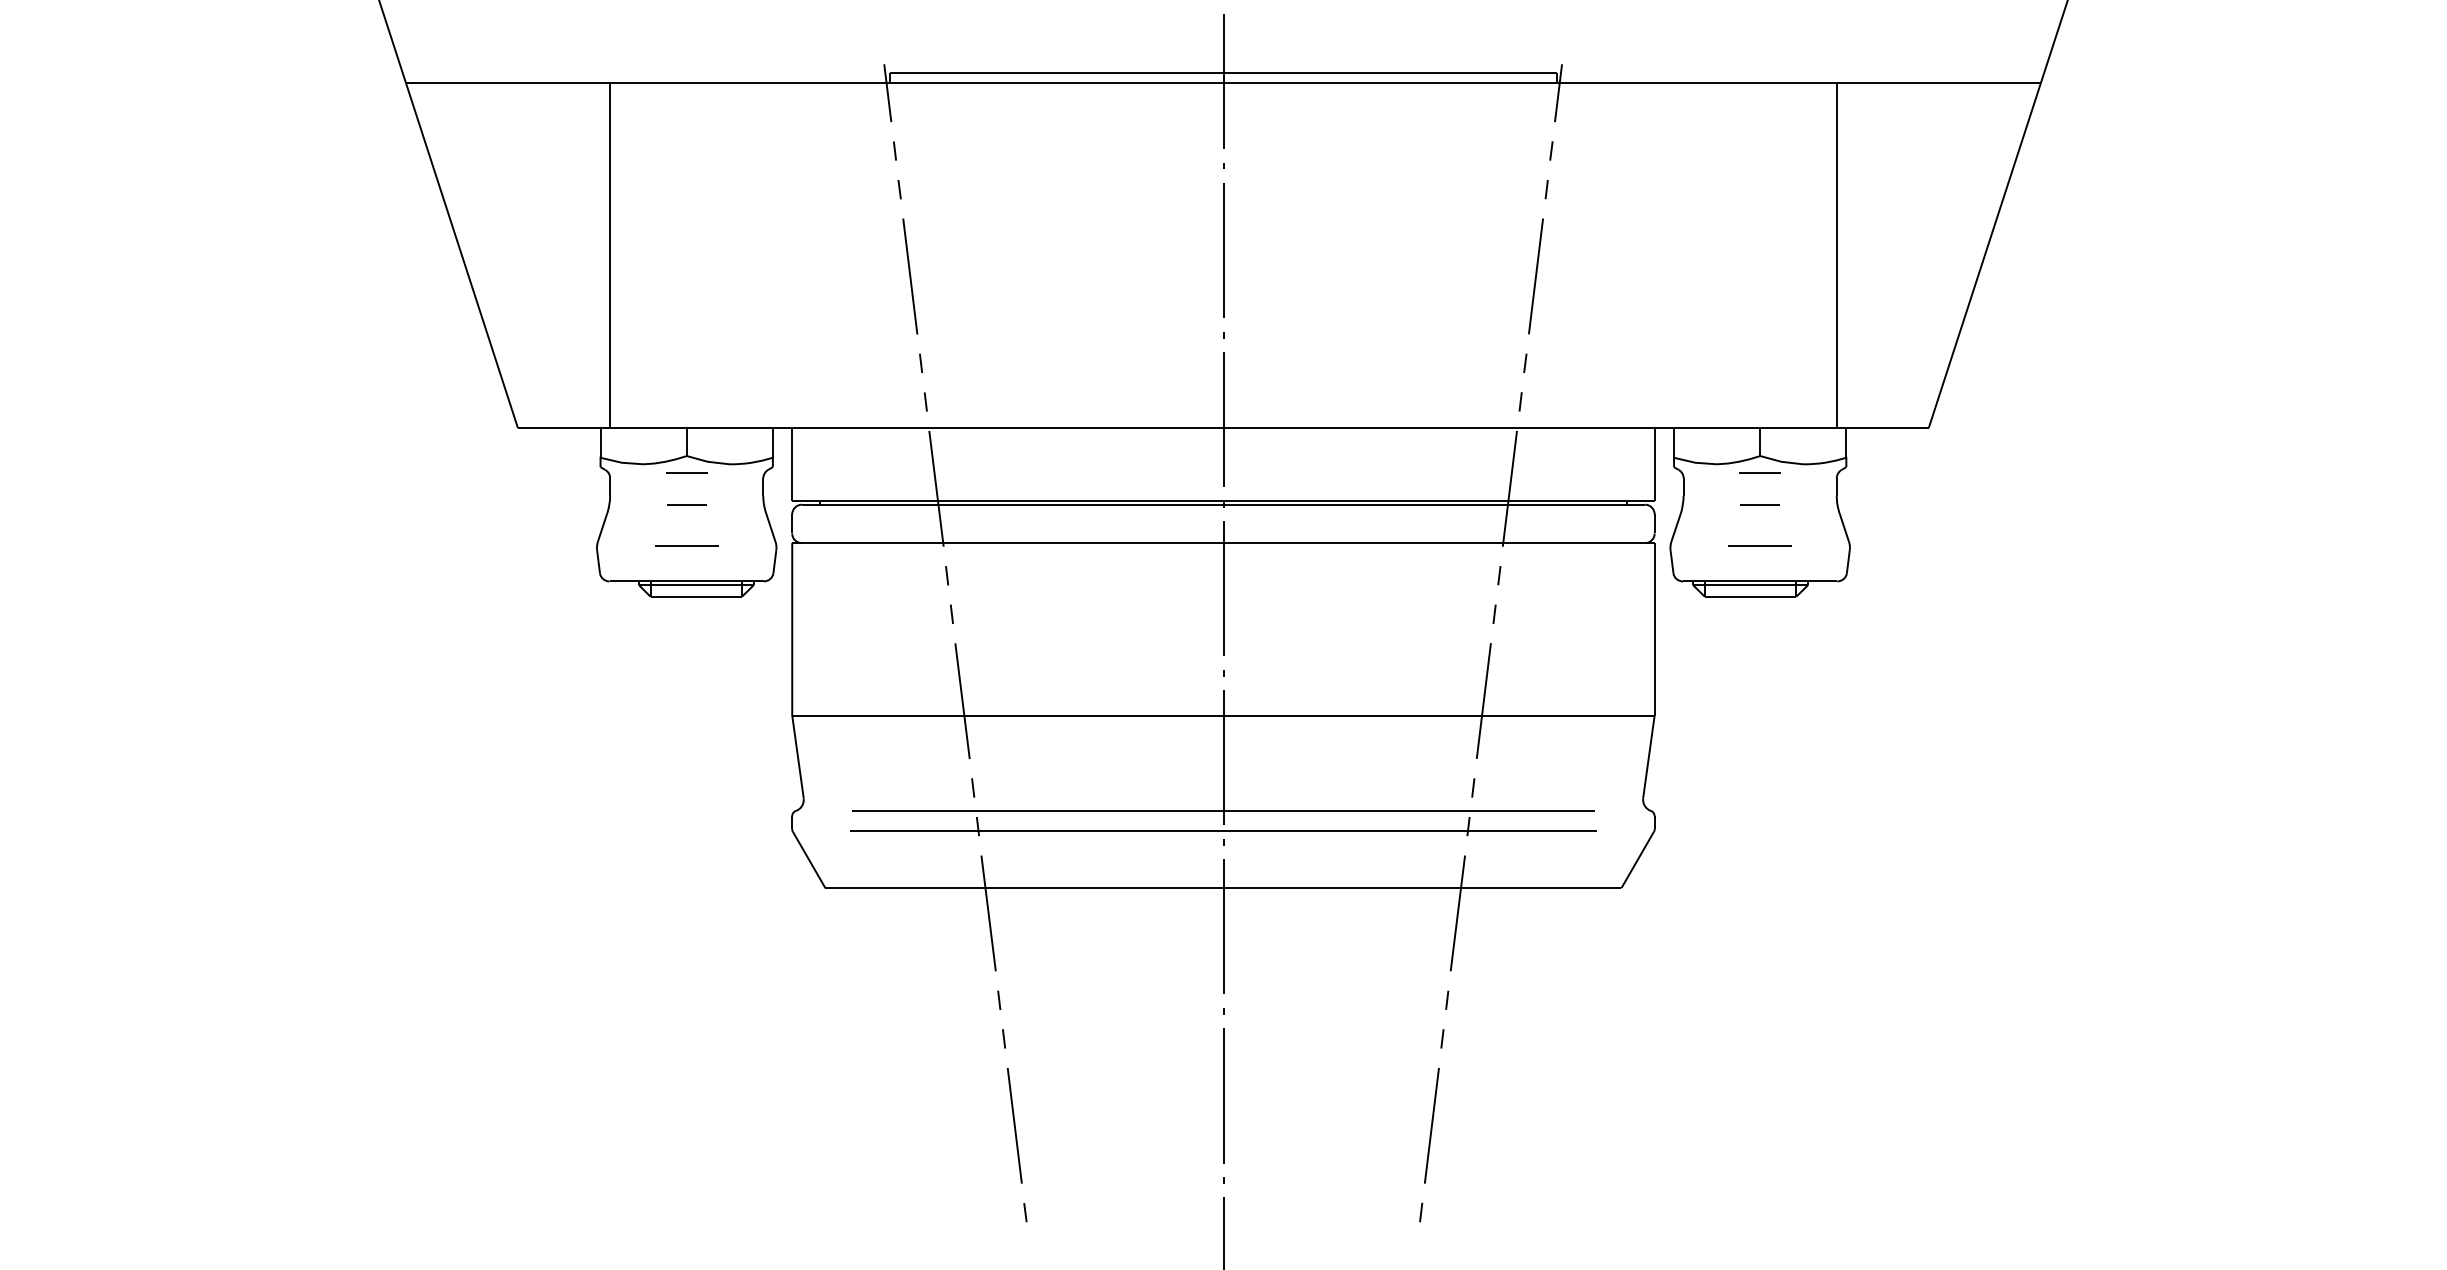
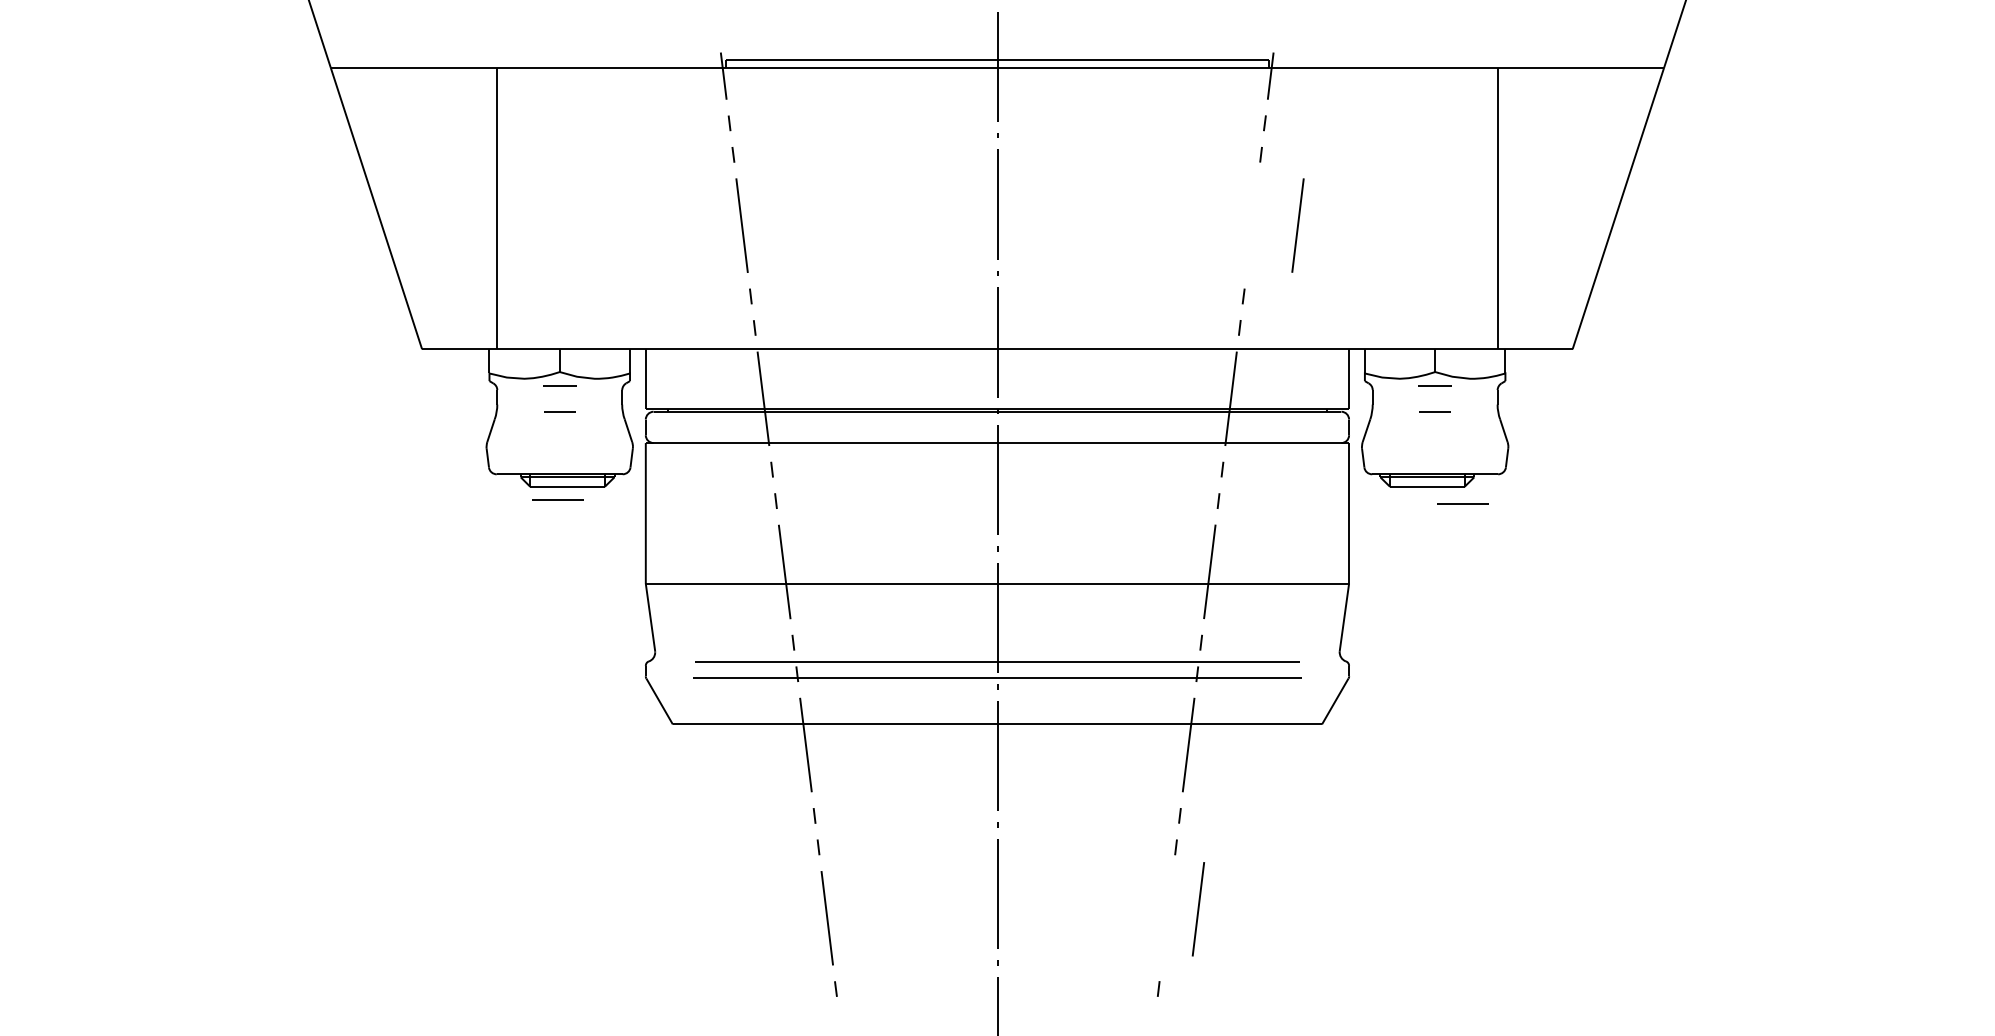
line: (1535, 276) -> (1297, 225), moved
line: (686, 545) -> (557, 499), moved
line: (1759, 545) -> (1462, 503), moved
line: (1431, 1125) -> (1198, 909), moved

